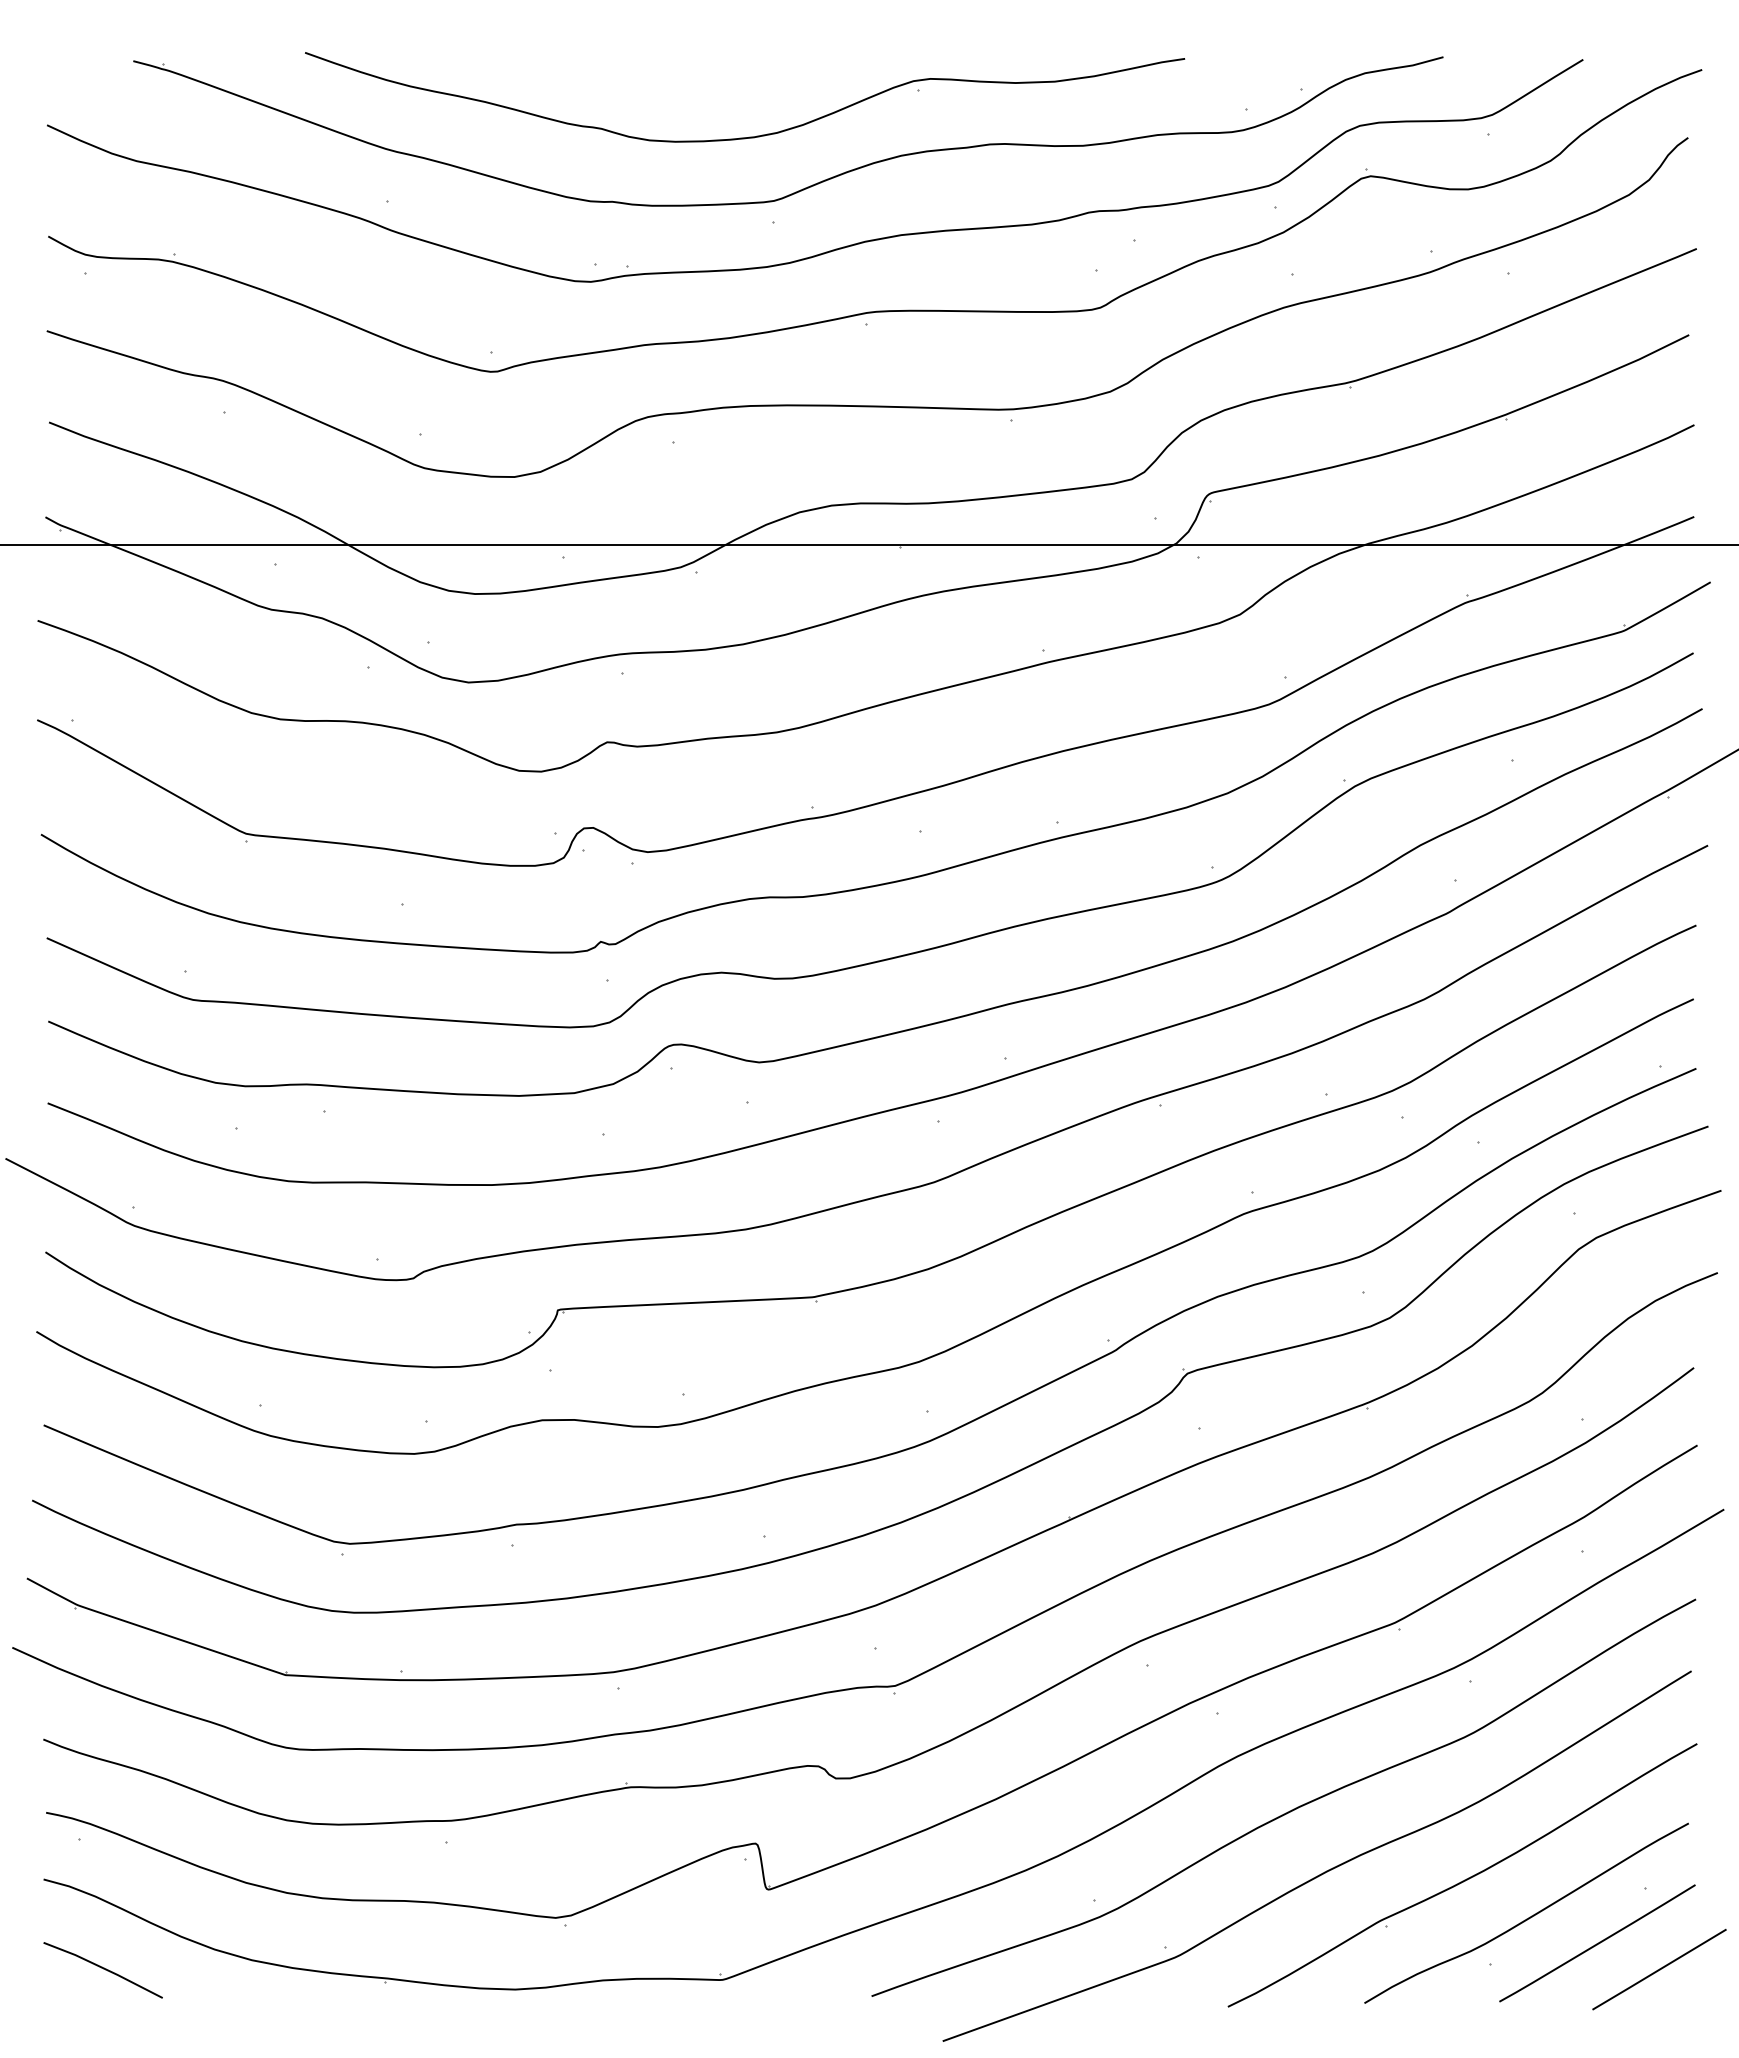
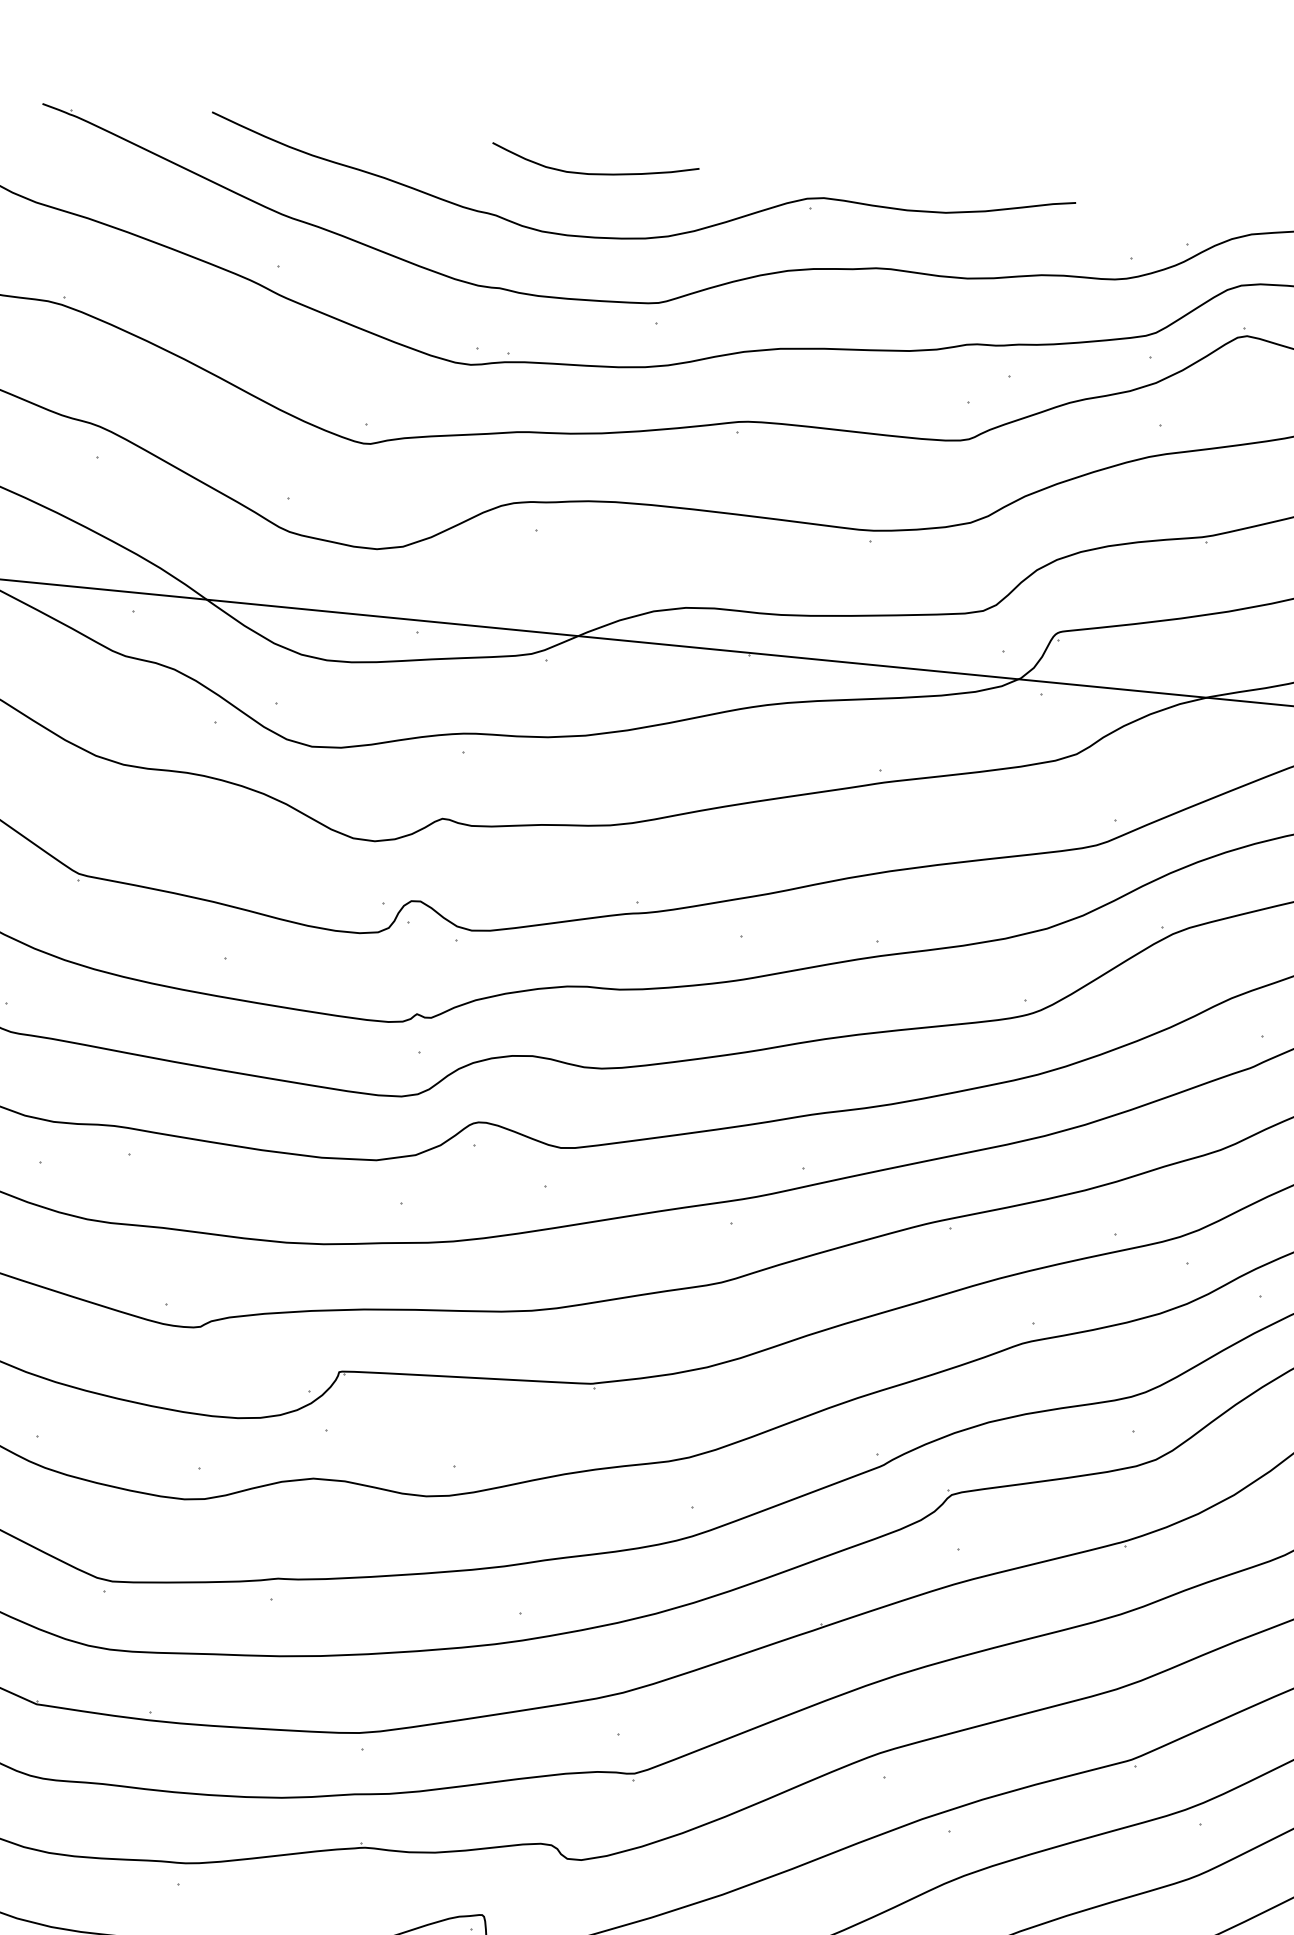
curve: (696, 76) -> (594, 173), added

